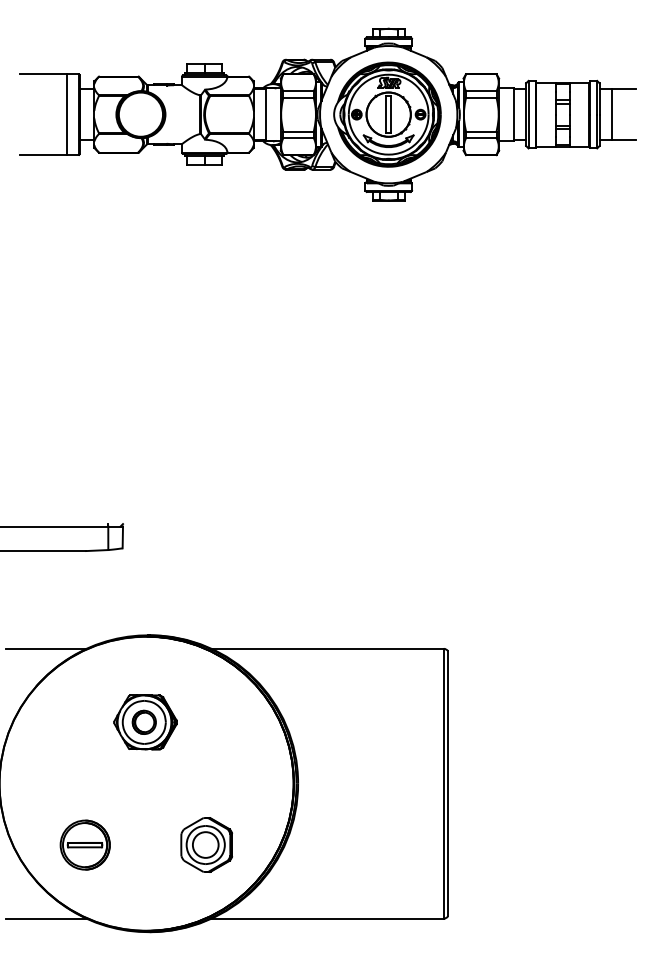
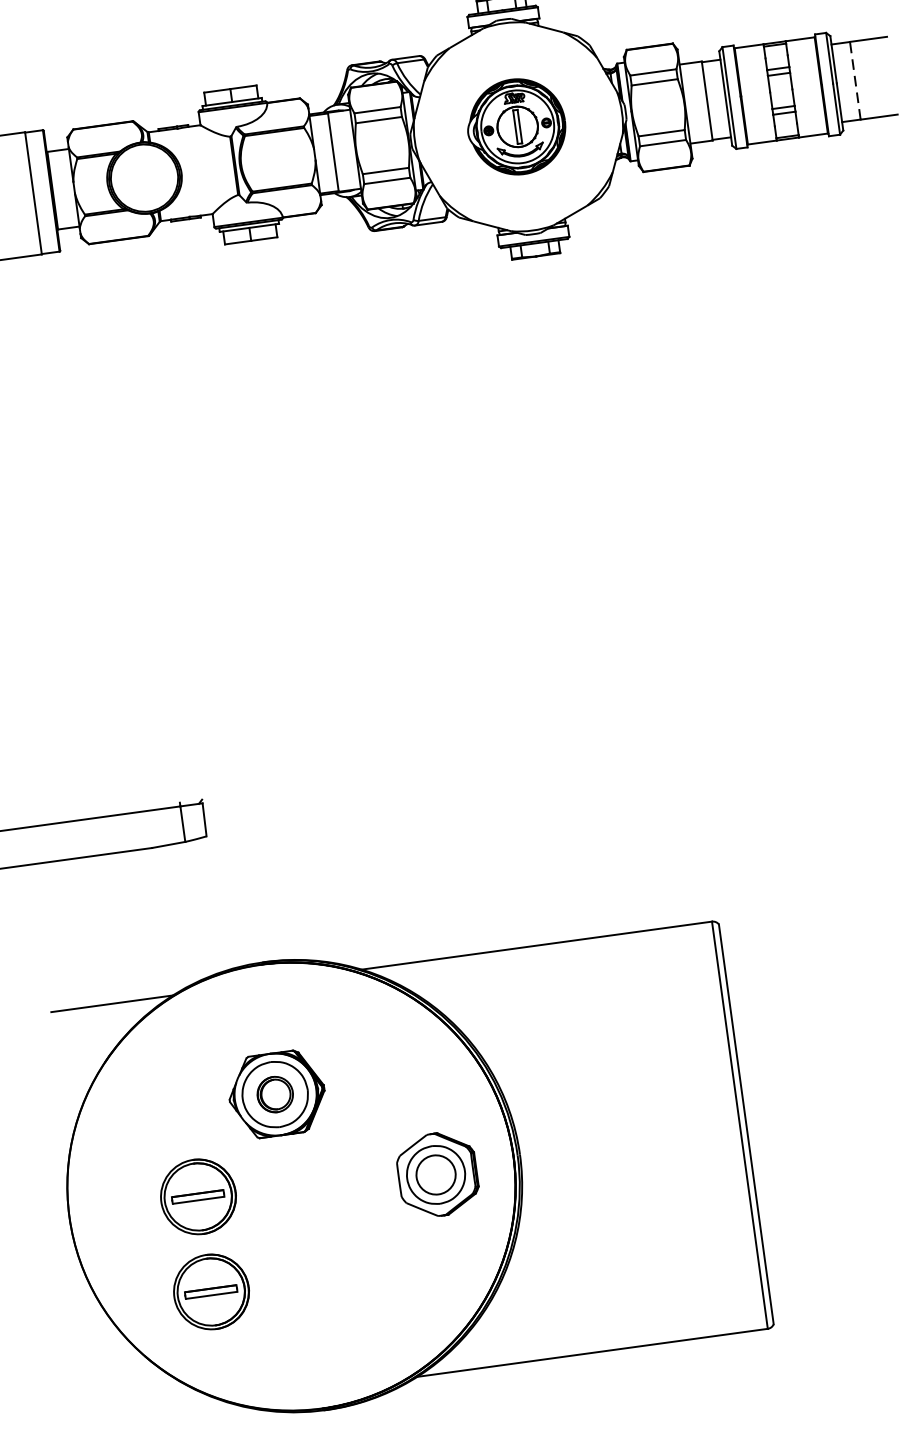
part: (387, 114) -> (516, 126), size x0.6
line: (611, 114) -> (854, 80), solid -> dashed
part: (84, 781) -> (197, 1196), added
part: (206, 844) -> (437, 1174), moved
line: (46, 918) -> (168, 1410), removed

